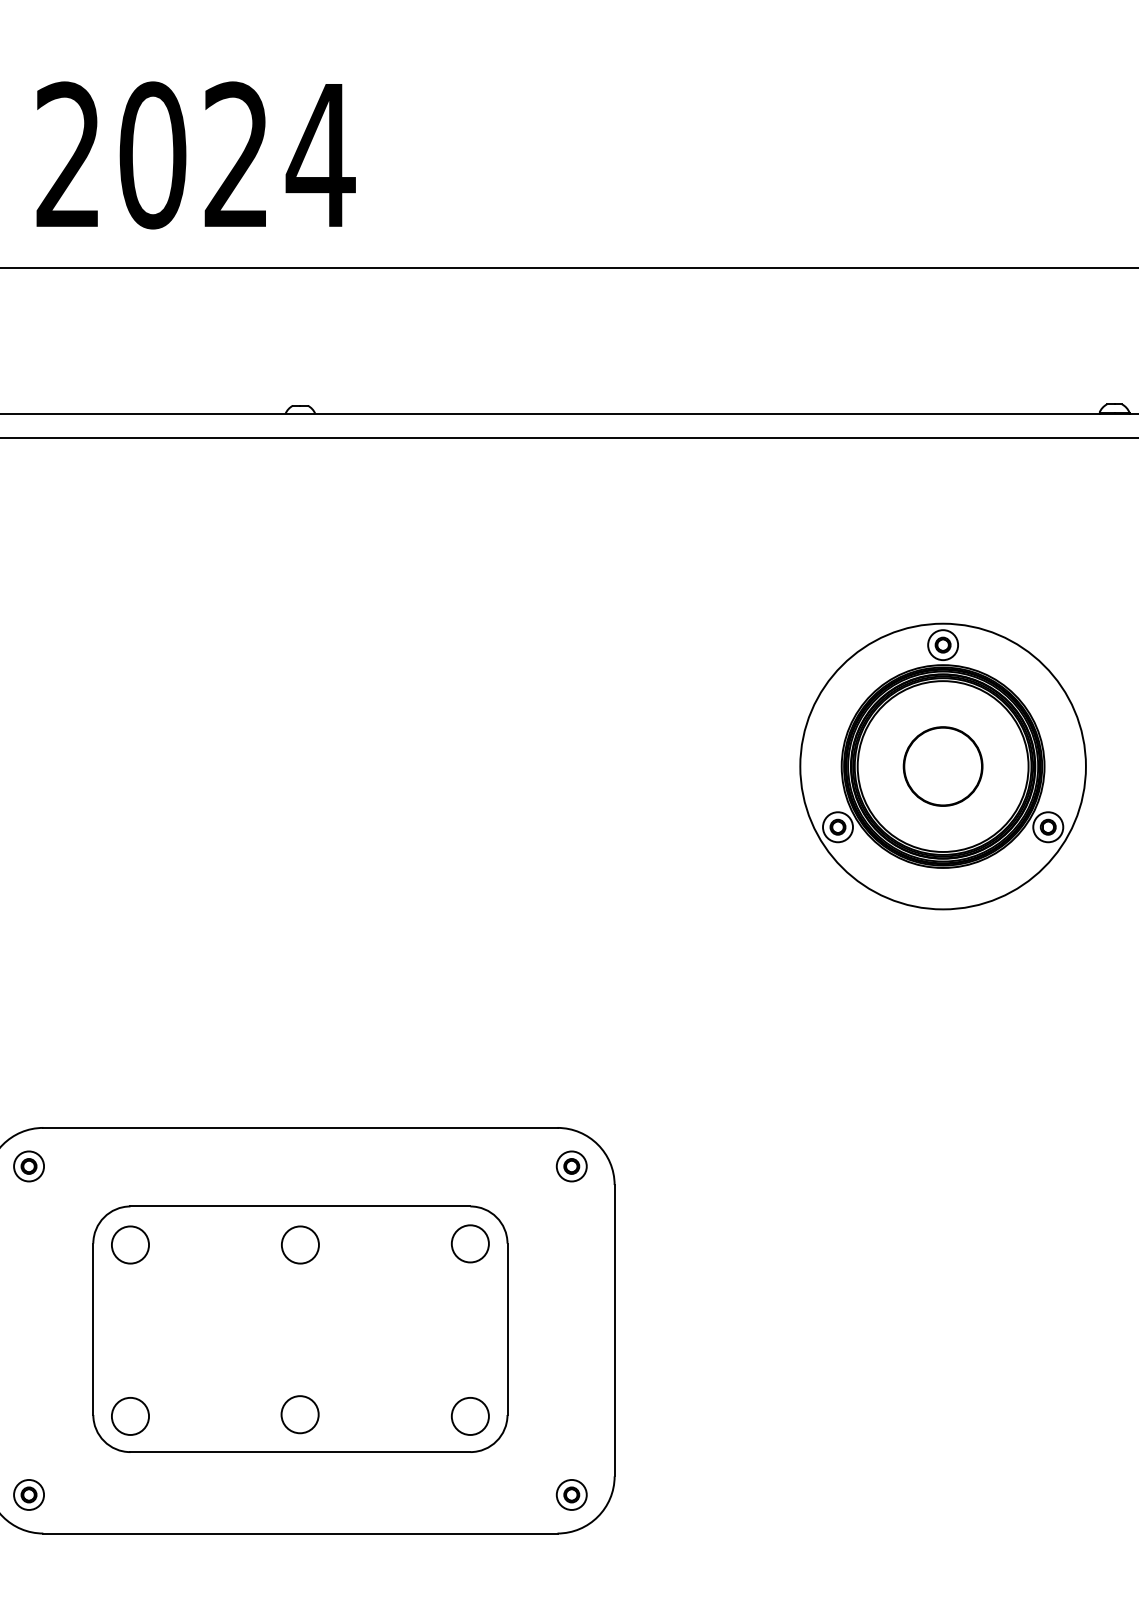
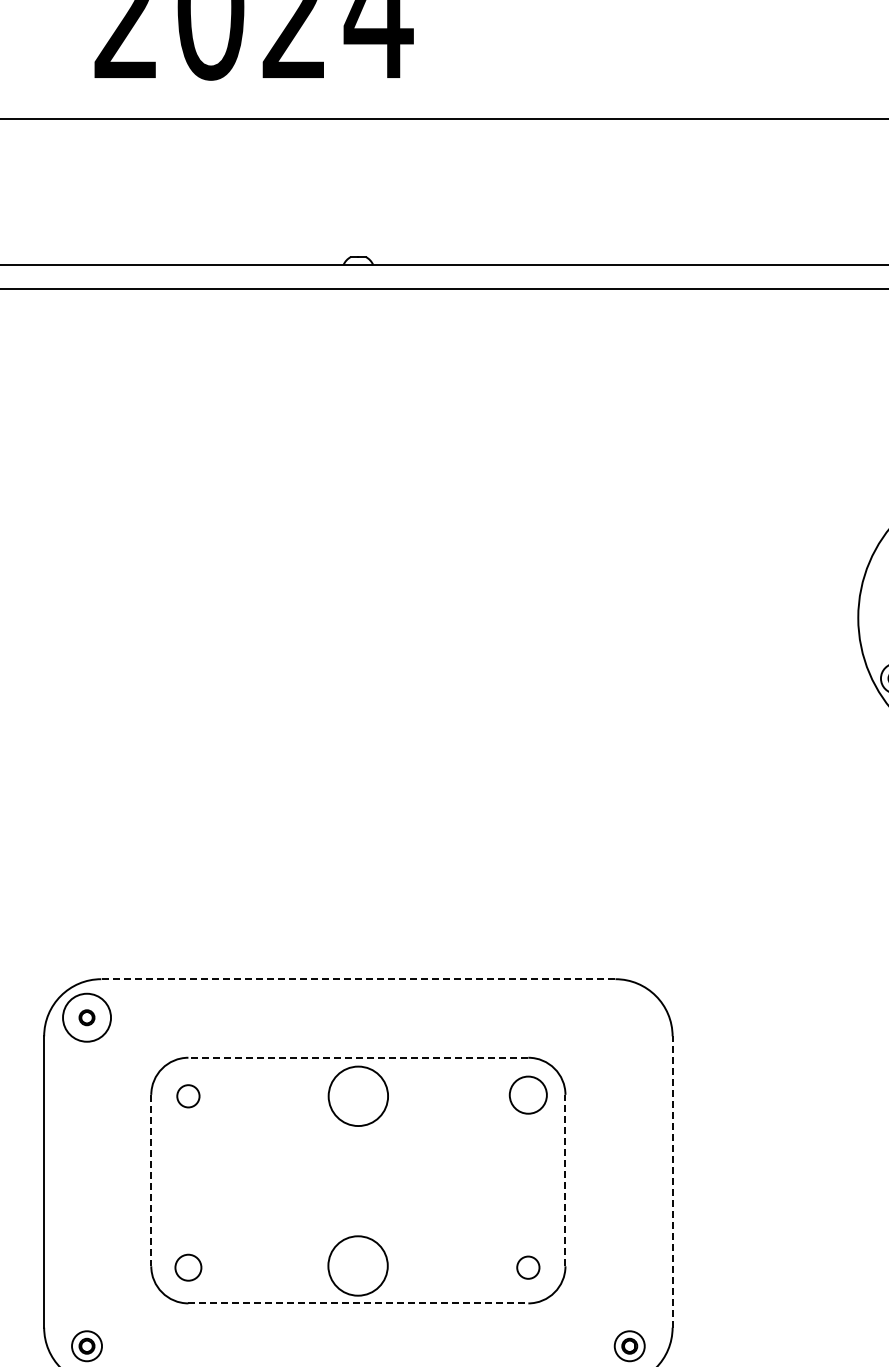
line: (299, 1127) -> (357, 978), solid -> dashed
circle: (29, 1166) -> (87, 1017), size x1.6
part: (571, 1166) -> (629, 1017), removed
line: (300, 1206) -> (358, 1057), solid -> dashed
circle: (130, 1244) -> (188, 1095), size x0.6
circle: (299, 1244) -> (357, 1095), size x1.6
line: (93, 1329) -> (151, 1180), solid -> dashed
line: (507, 1329) -> (565, 1180), solid -> dashed
line: (614, 1330) -> (672, 1181), solid -> dashed
circle: (299, 1414) -> (357, 1265), size x1.6
circle: (469, 1415) -> (527, 1266), size x0.6
circle: (130, 1416) -> (188, 1267), size x0.7
line: (300, 1452) -> (358, 1303), solid -> dashed

